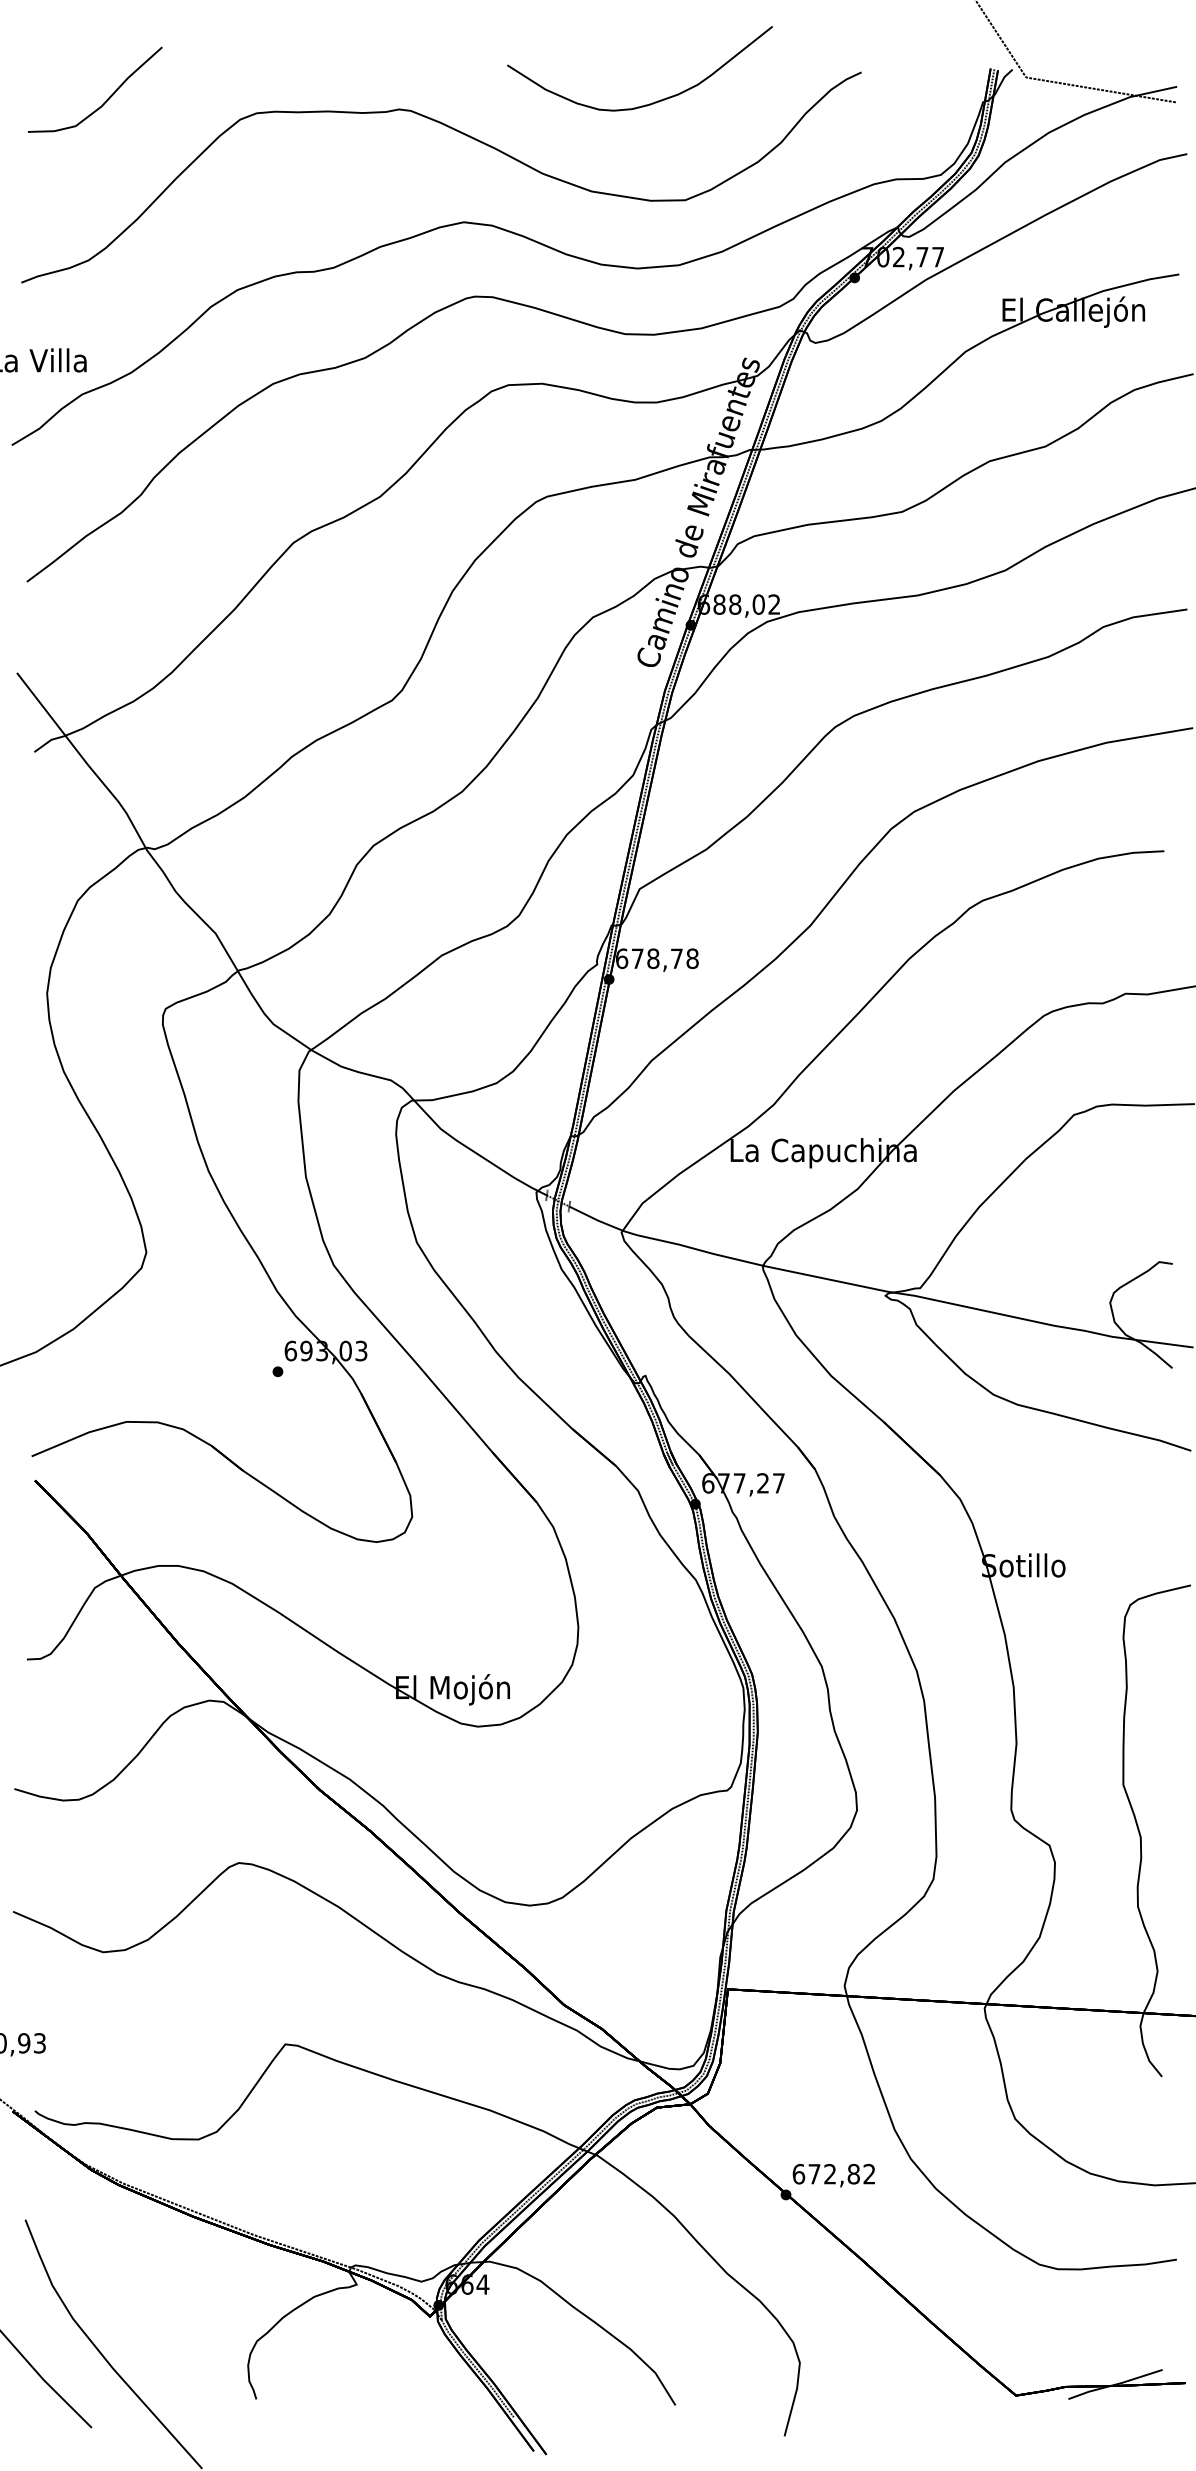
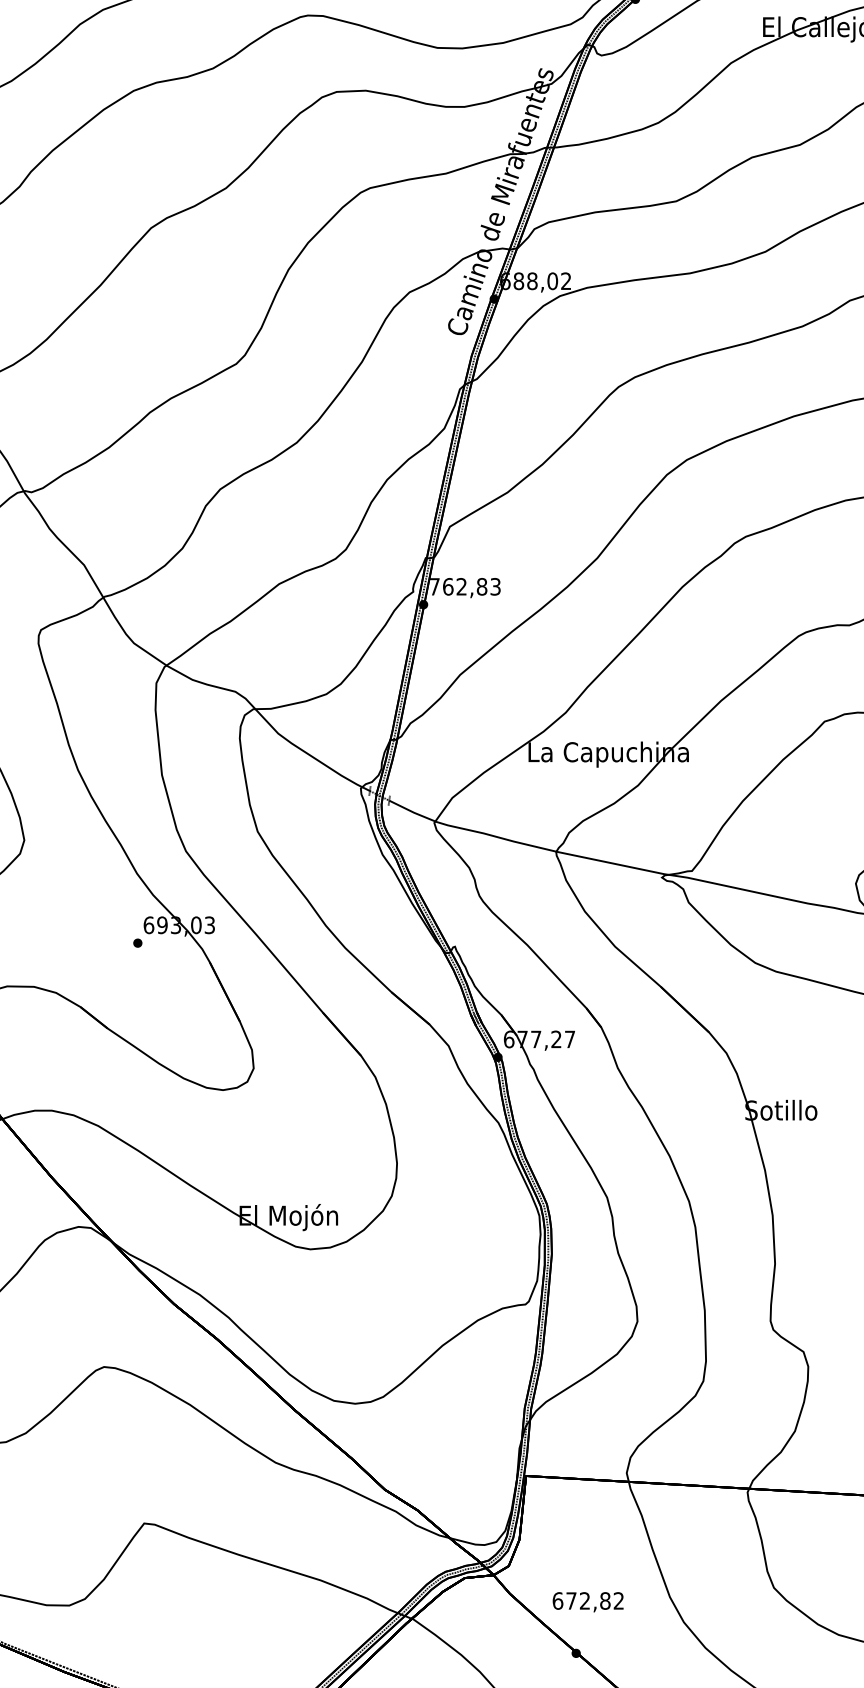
text: (657, 958) -> (465, 586), 678,78 -> 762,83
text: (833, 2175) -> (587, 1602), moved

